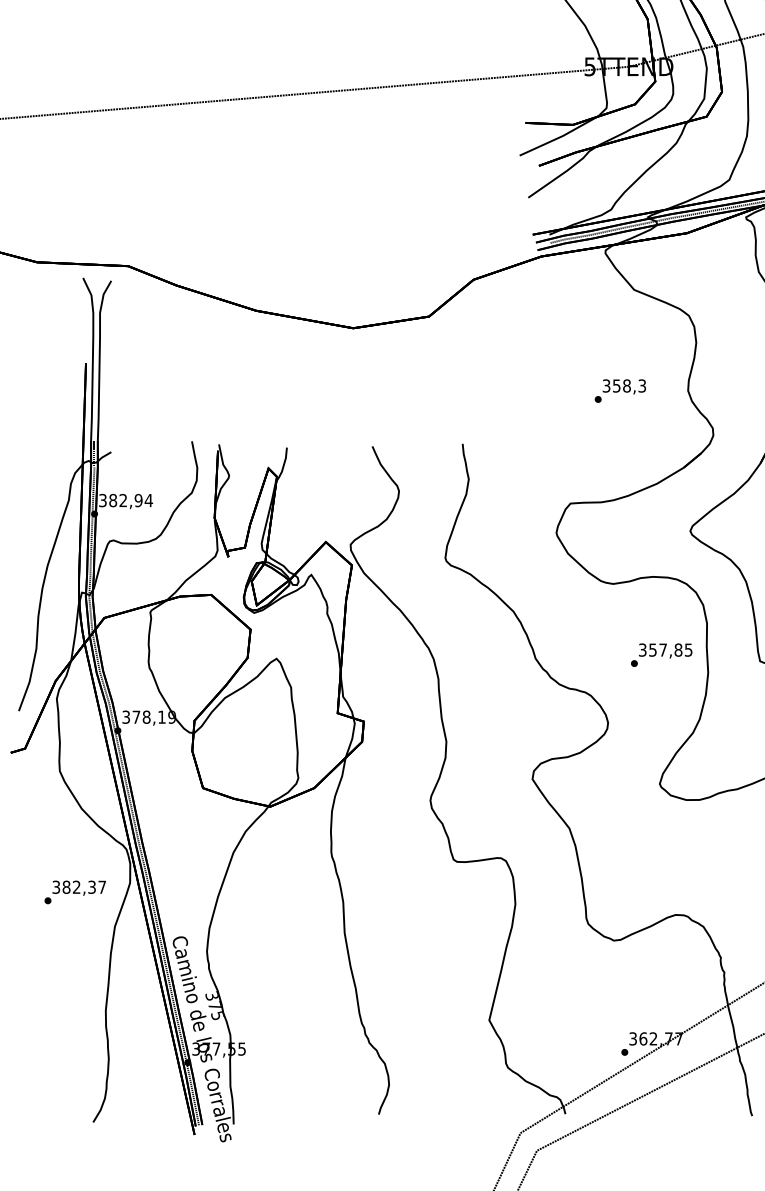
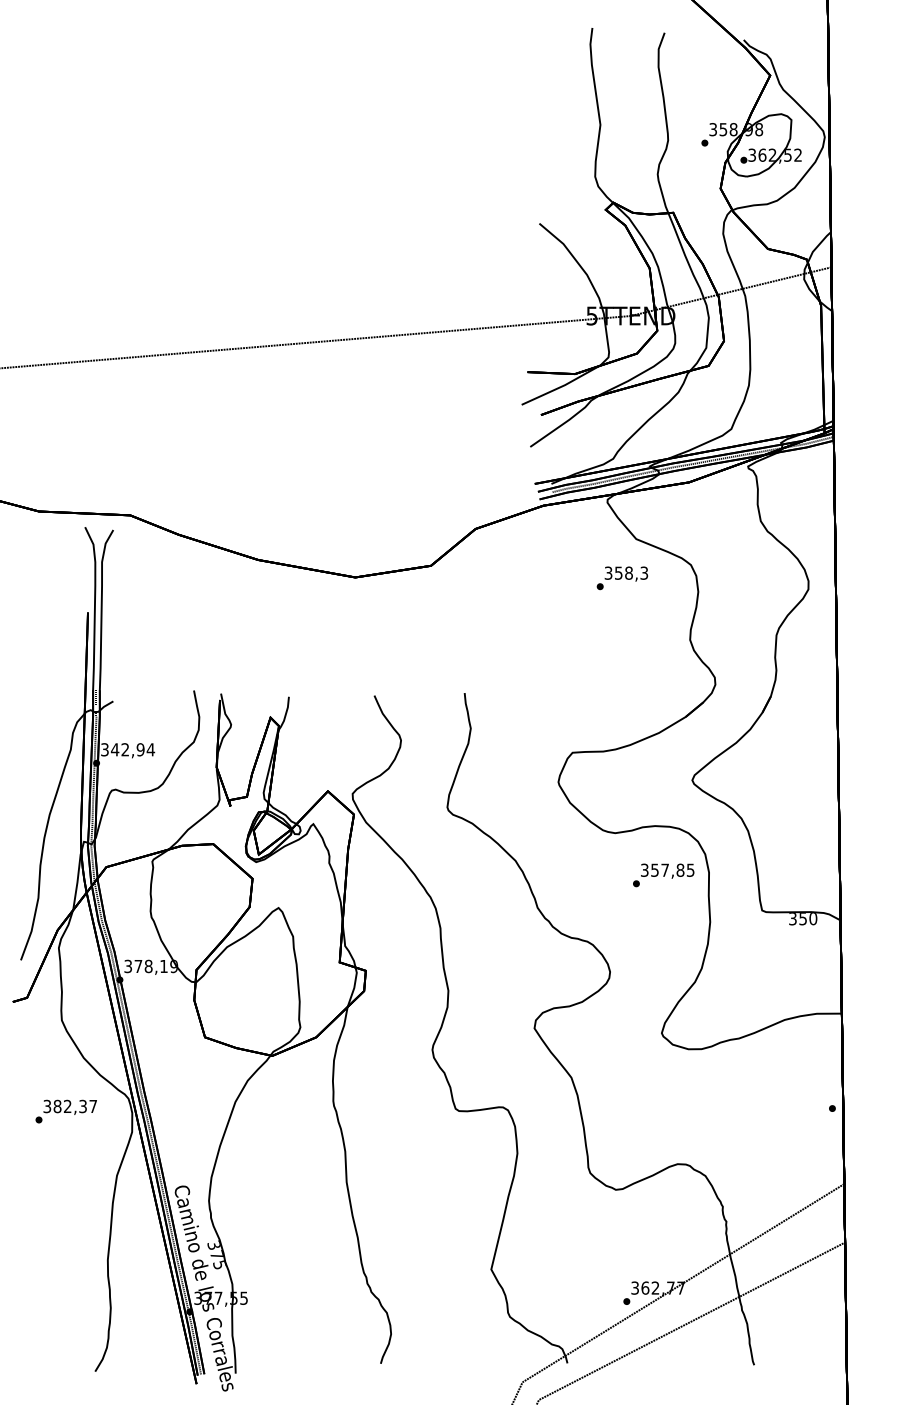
text: (620, 391) -> (622, 578), moved
text: (112, 500) -> (114, 749), 382,94 -> 342,94
text: (661, 655) -> (663, 875), moved
text: (74, 892) -> (65, 1111), moved

